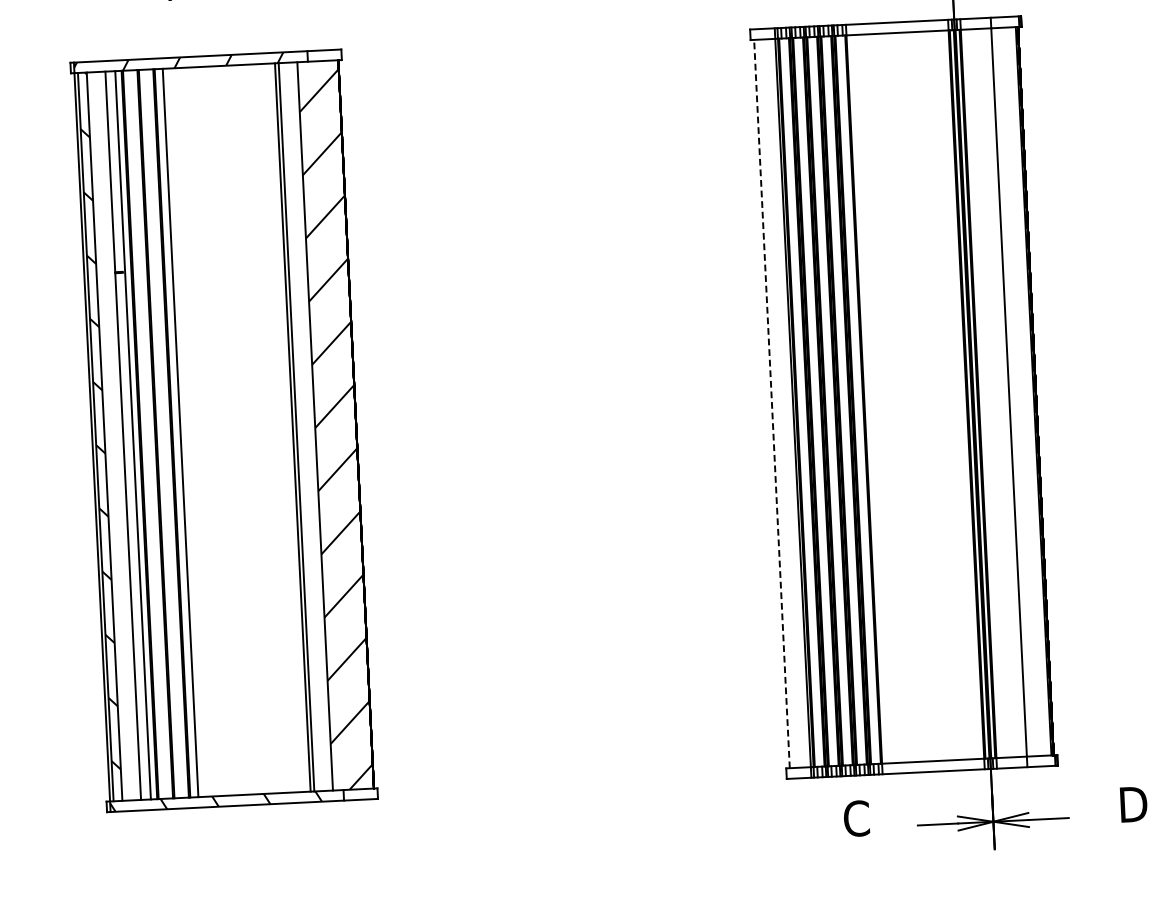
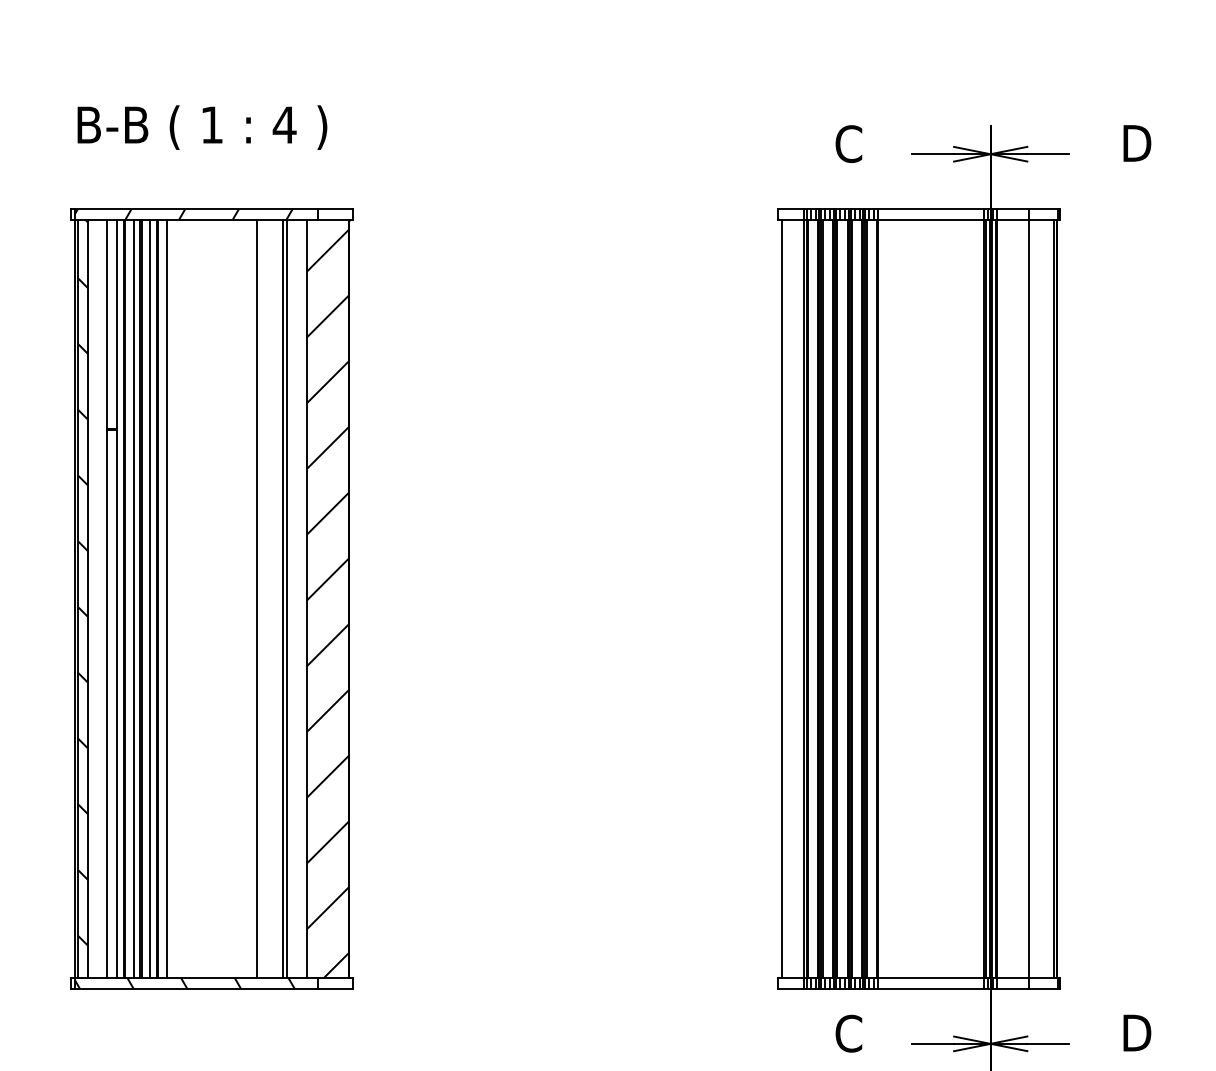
line: (772, 404) -> (782, 599), dashed -> solid
line: (266, 428) -> (256, 598), added
line: (165, 433) -> (150, 598), added
line: (148, 434) -> (133, 598), added

